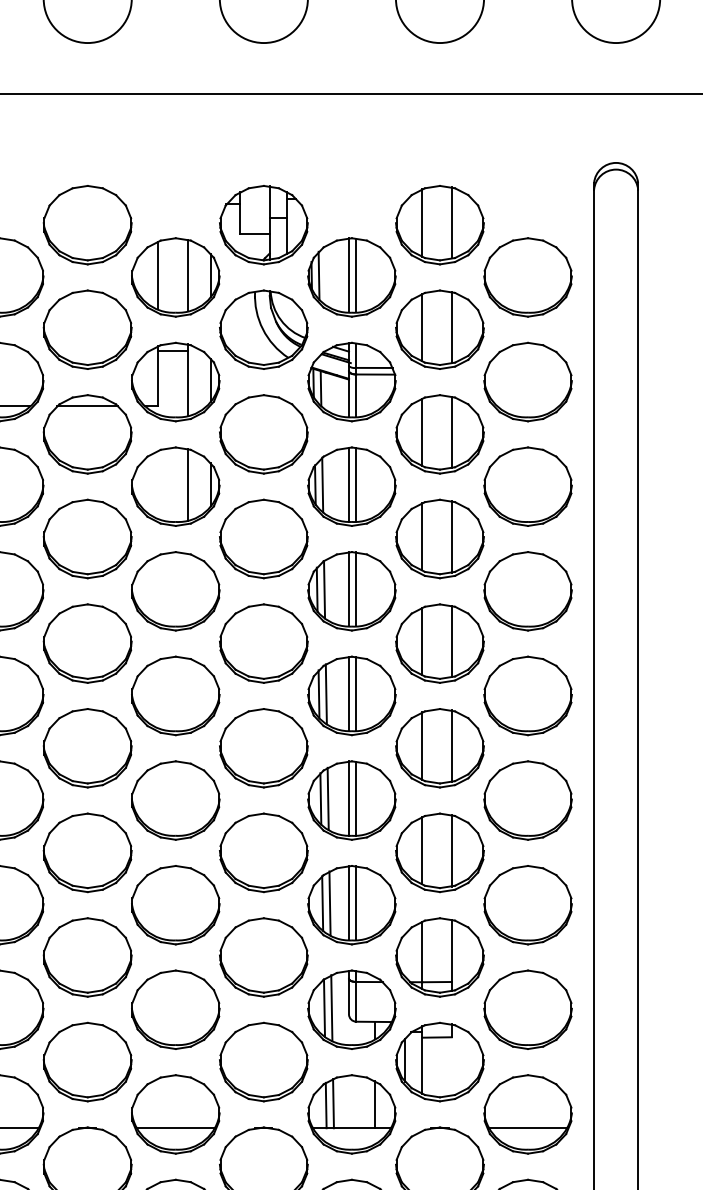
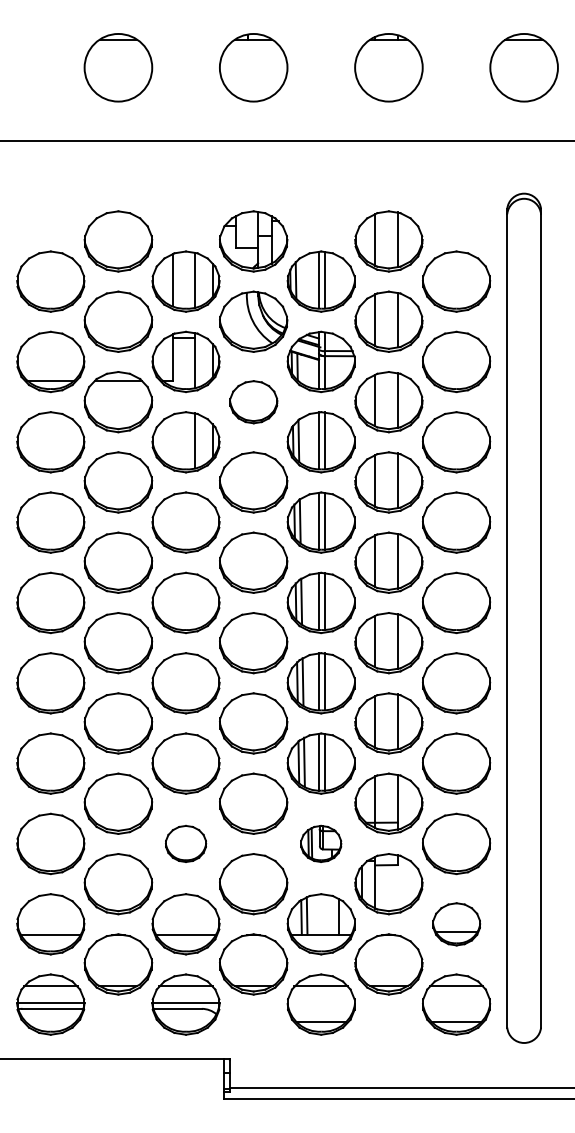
part: (263, 434) -> (253, 402), size x0.7
part: (175, 1009) -> (185, 843), size x0.6
part: (350, 1009) -> (320, 843), size x0.6
part: (528, 1114) -> (456, 924), size x0.7

